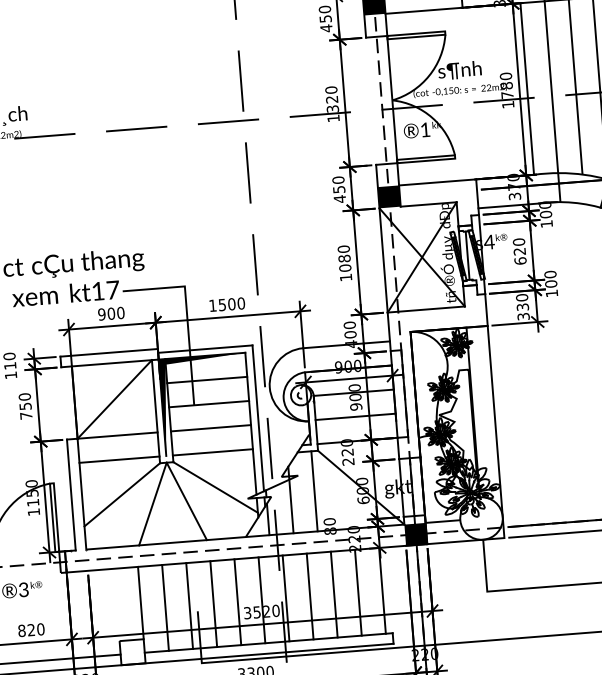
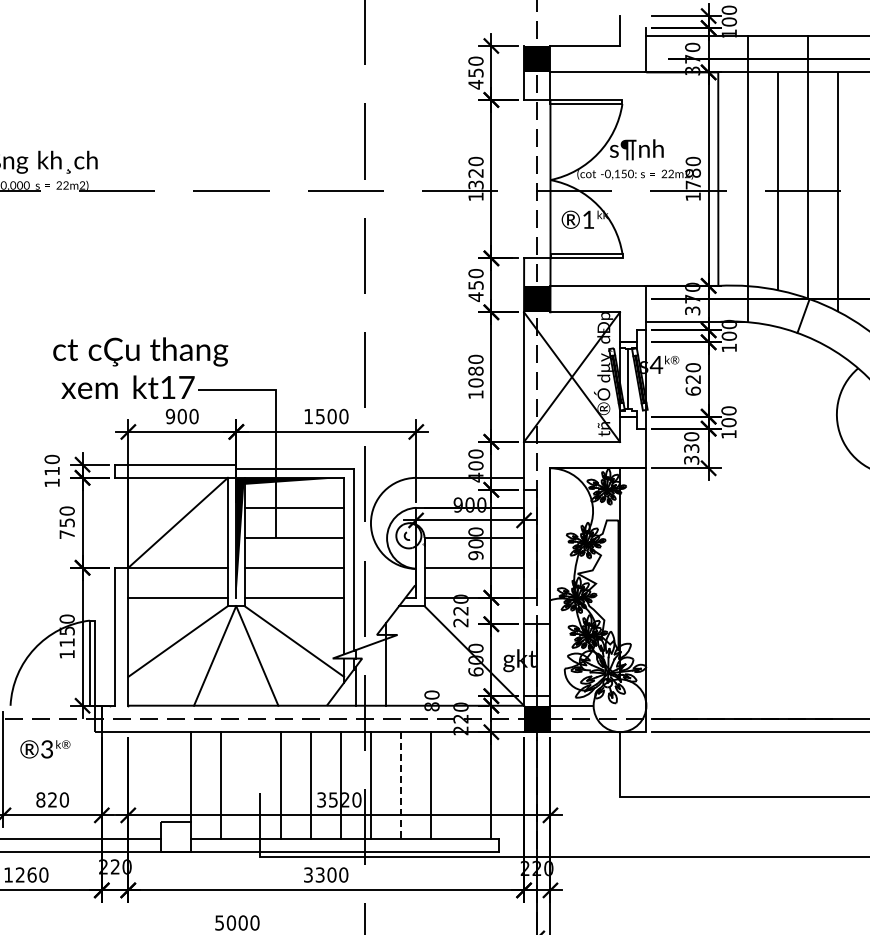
line: (314, 490) -> (416, 655), removed
line: (358, 592) -> (460, 785), removed
line: (310, 597) -> (400, 786), solid -> dashed
line: (189, 605) -> (250, 785), removed

